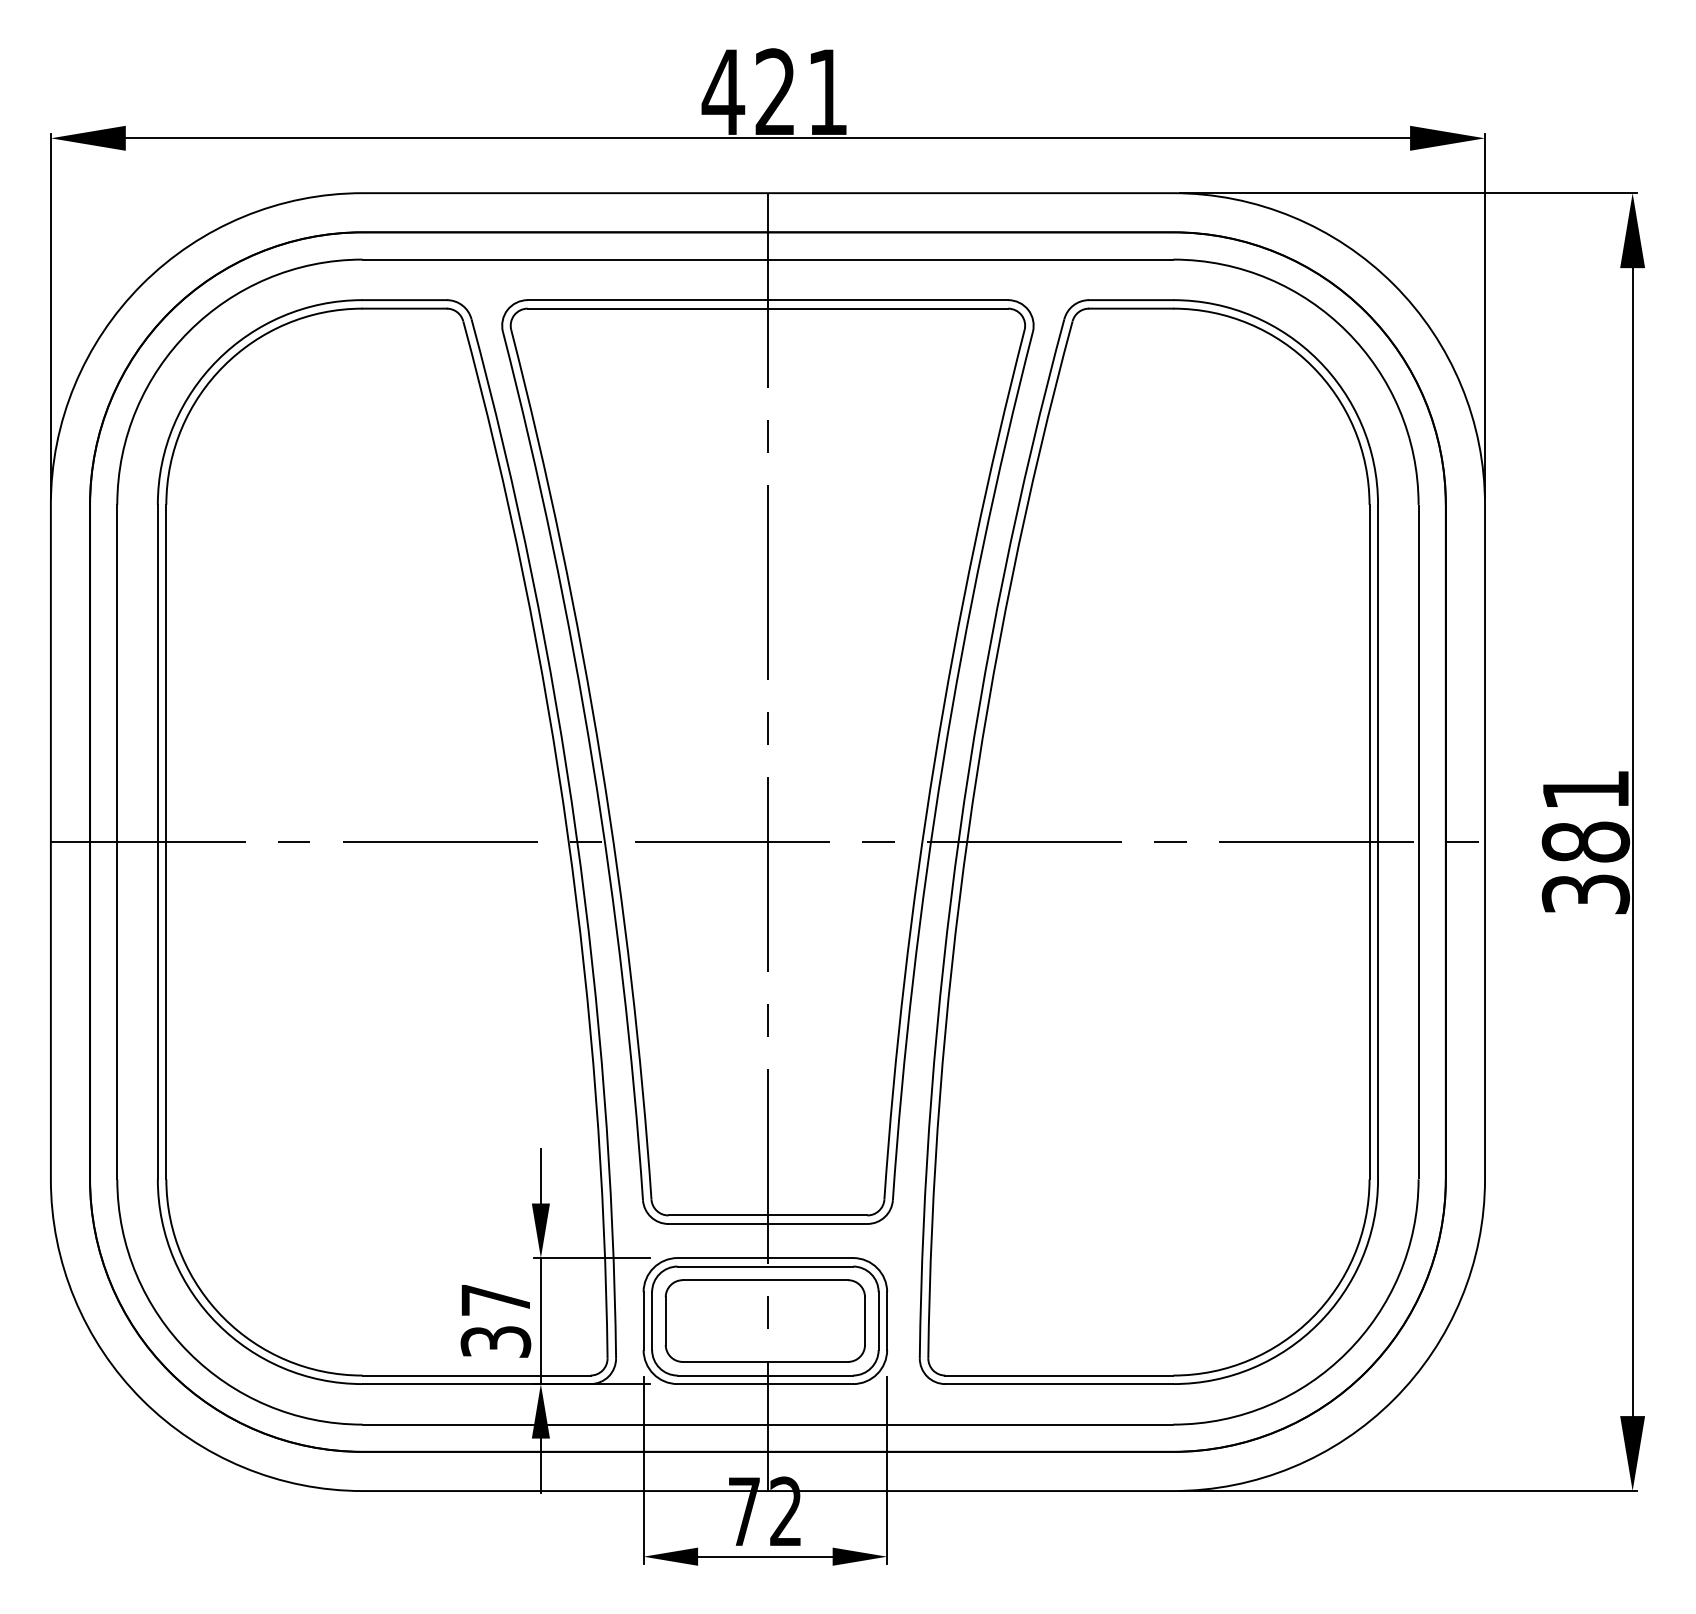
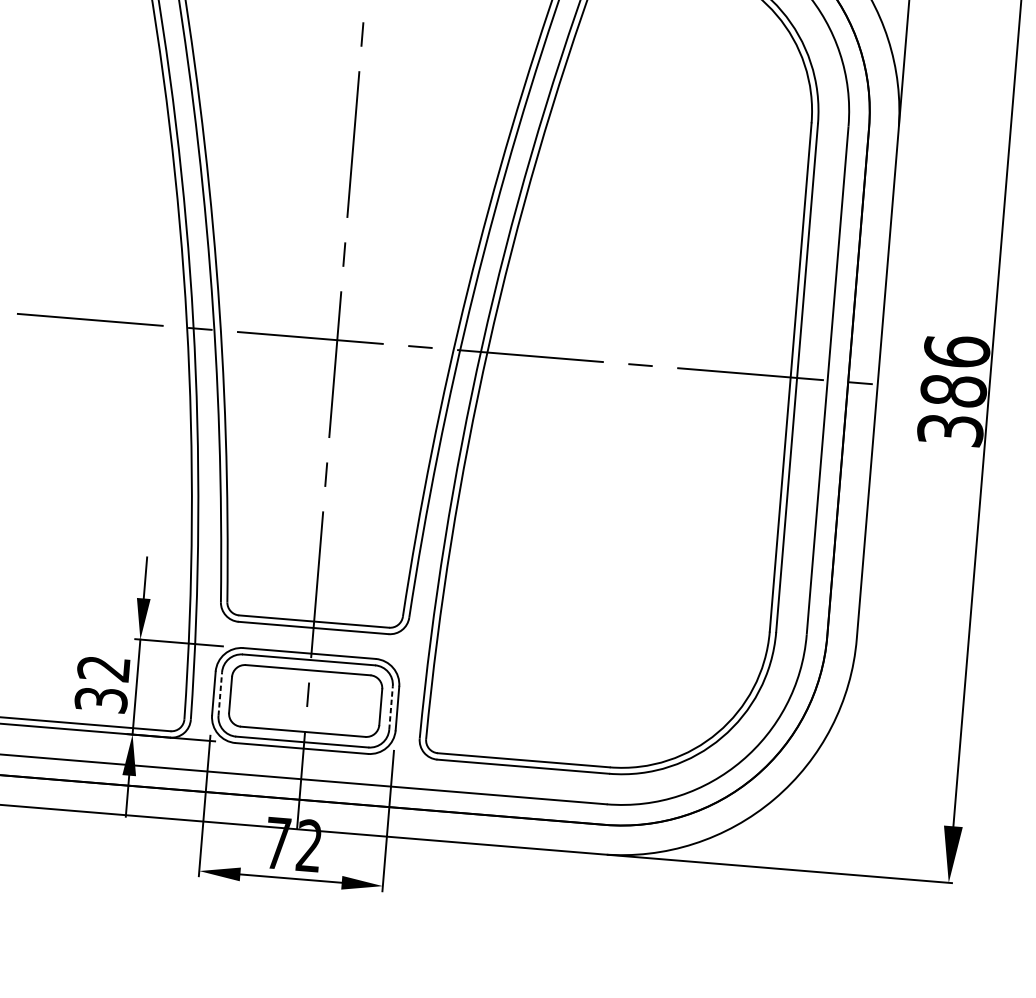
text: (1585, 789) -> (956, 351), 381 -> 386
text: (494, 1300) -> (102, 668), 37 -> 32
line: (652, 1321) -> (220, 694), solid -> dashed
line: (878, 1321) -> (390, 708), solid -> dashed

